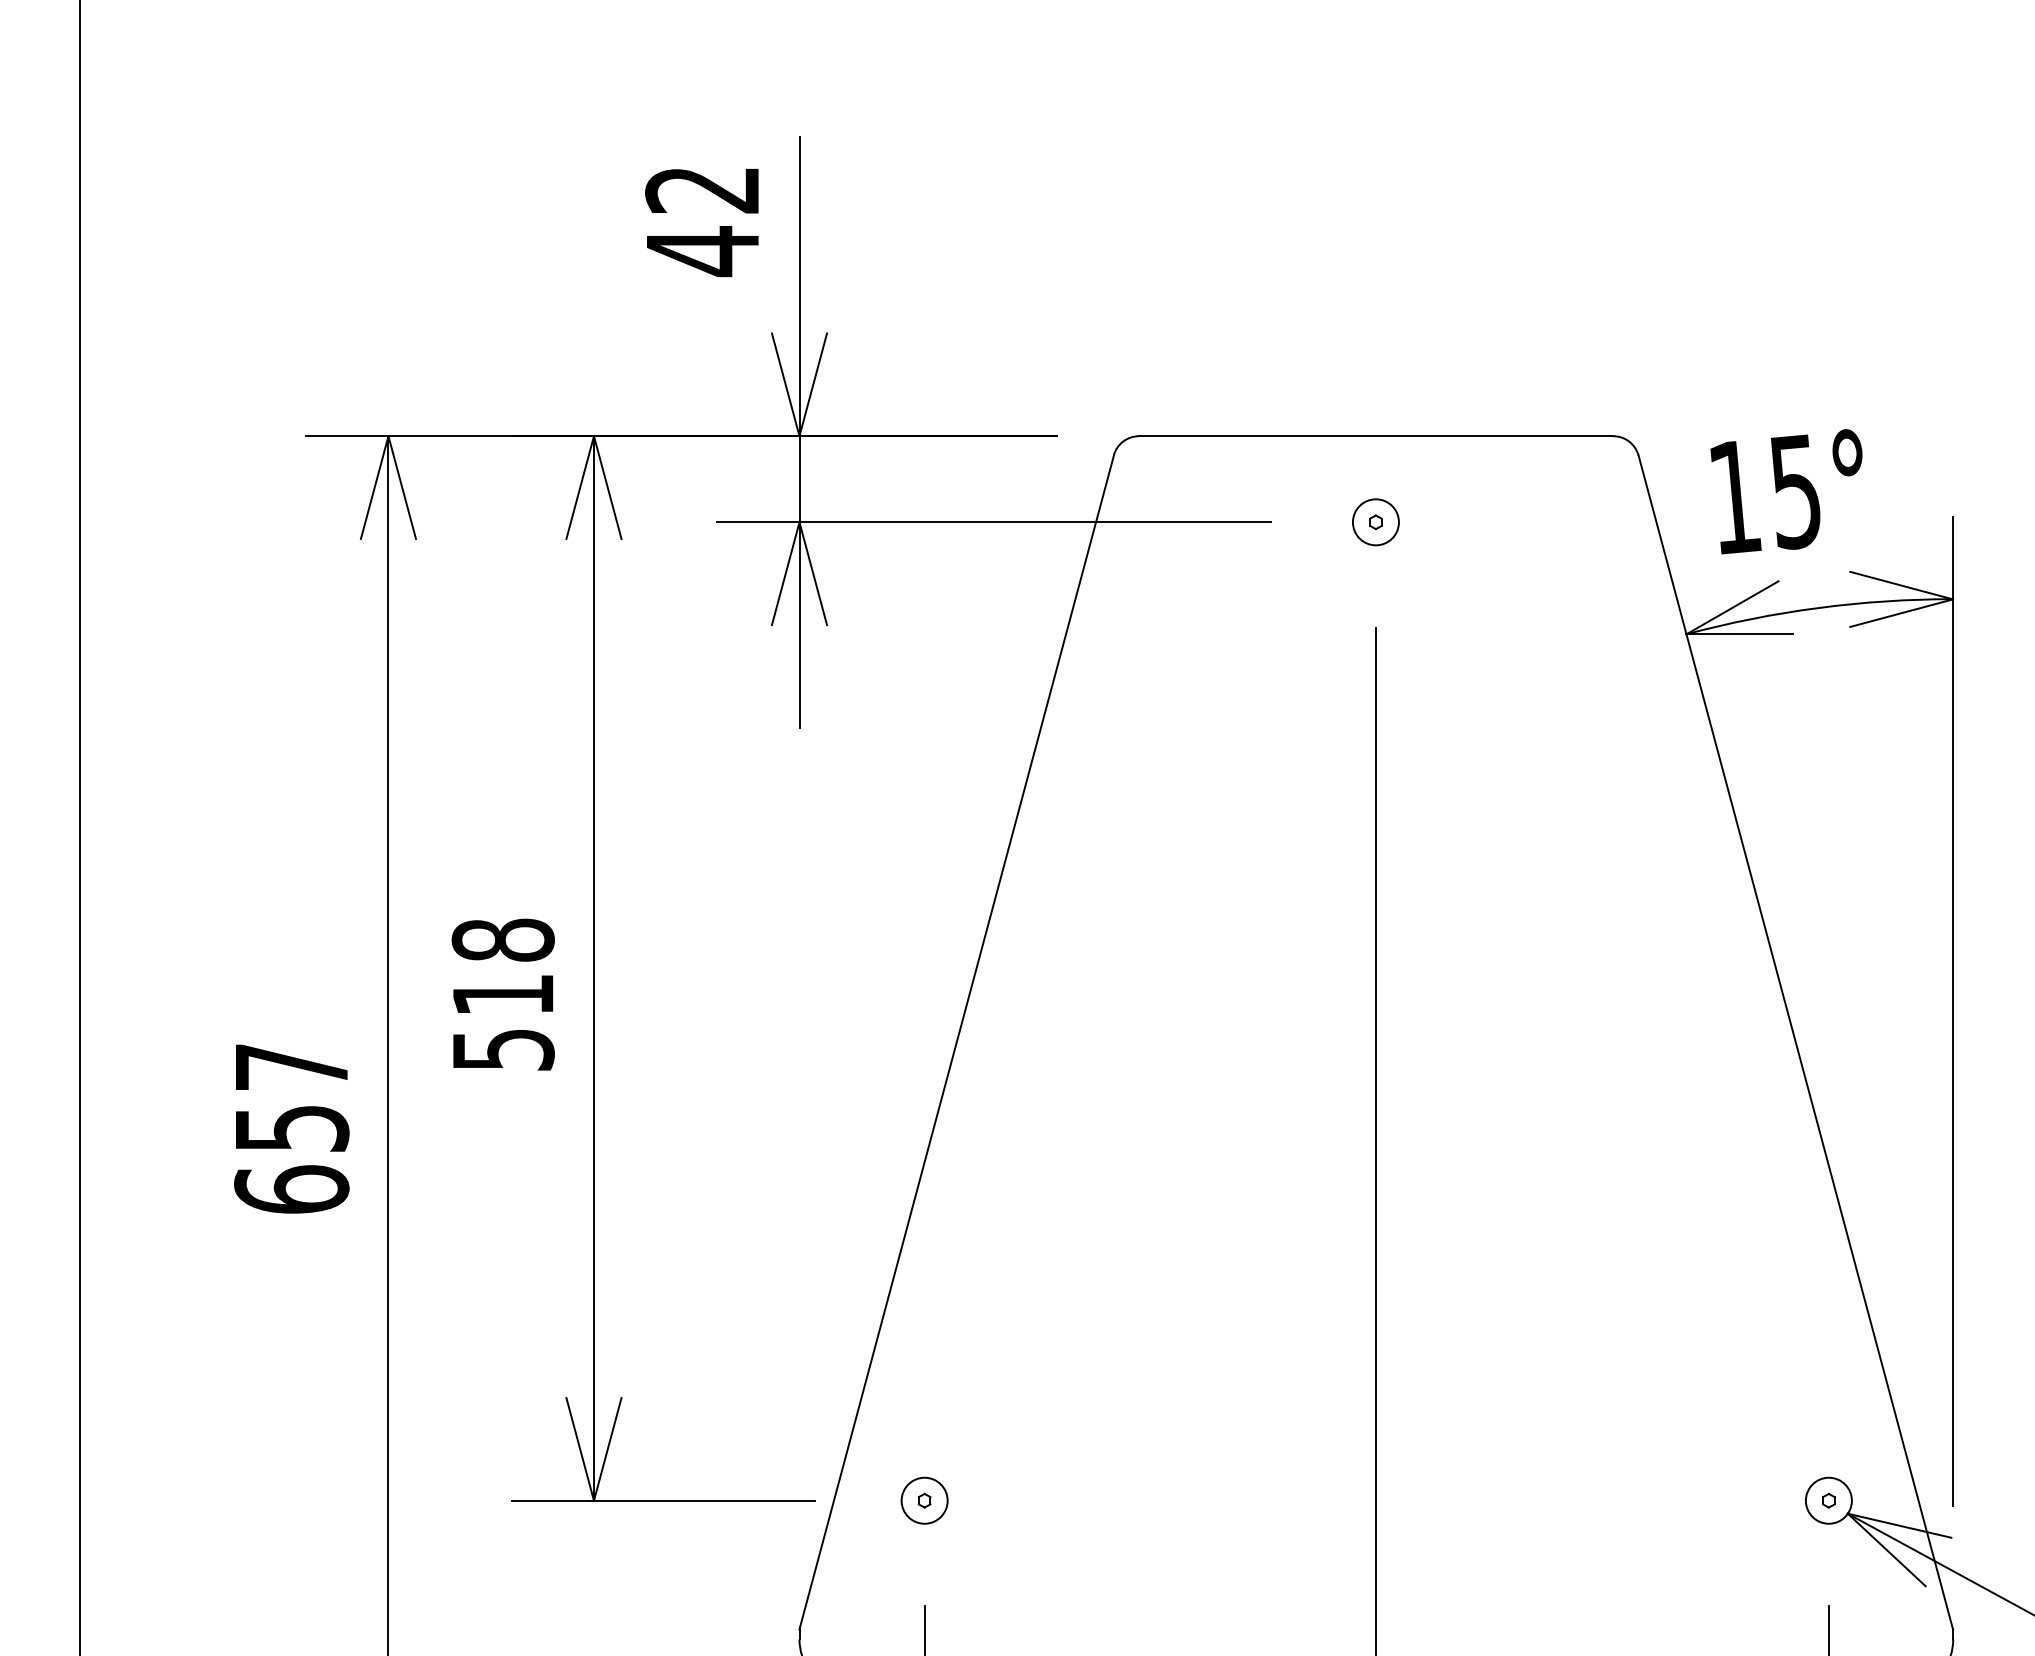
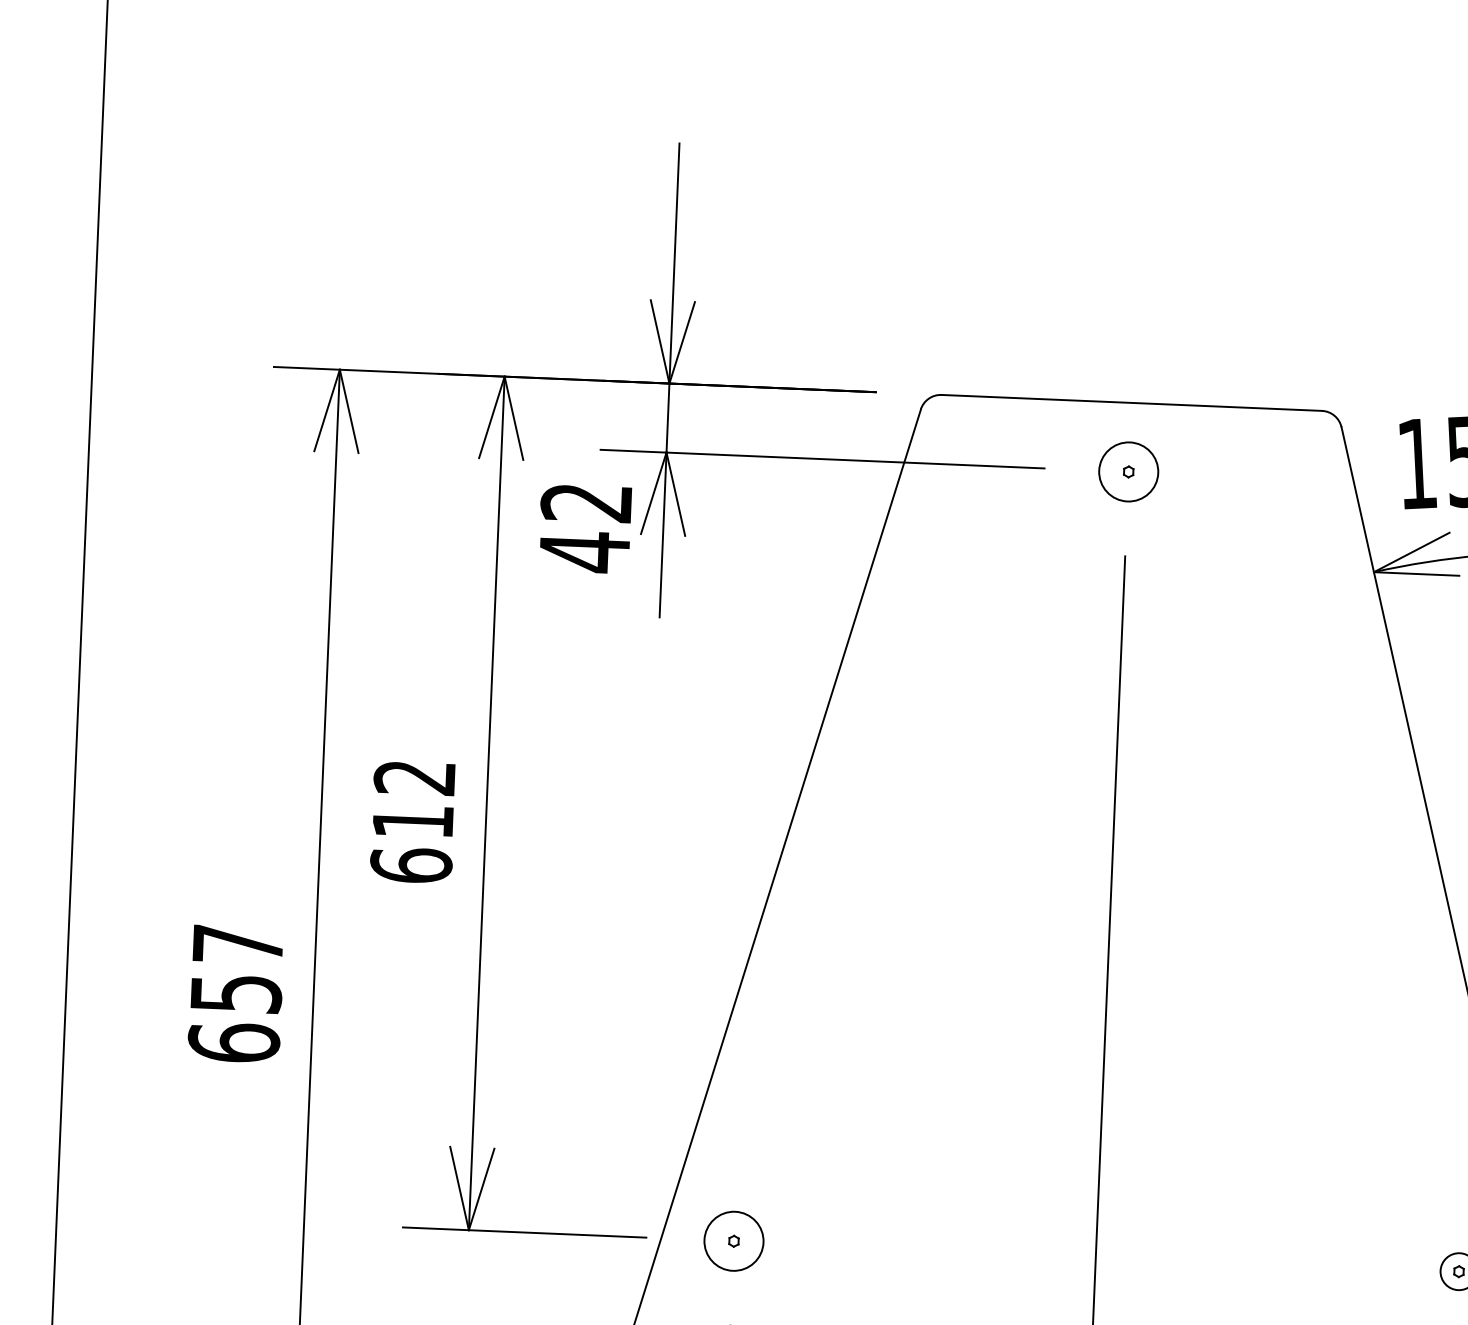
text: (701, 223) -> (584, 529), moved
circle: (1375, 522) -> (1128, 472), size x1.6
text: (502, 994) -> (412, 821), 518 -> 612
text: (291, 1128) -> (235, 993), moved
circle: (924, 1500) -> (733, 1241), size x1.6

